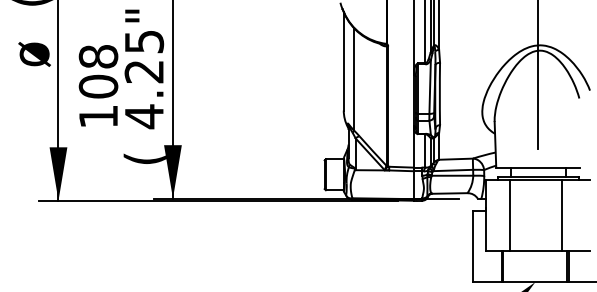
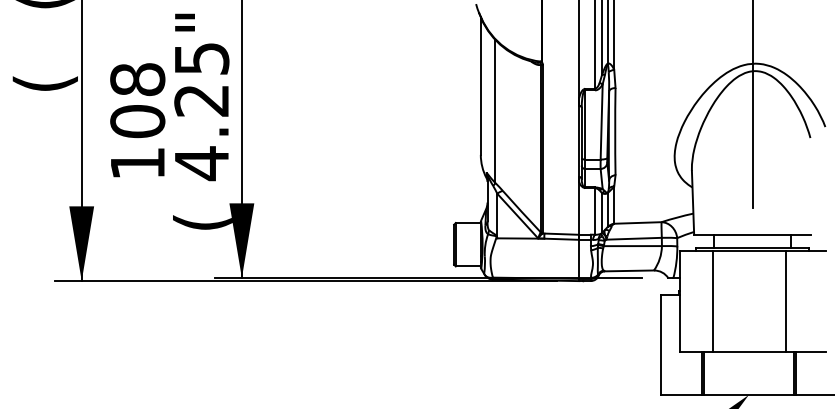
text: (31, 53) -> (44, 75), ø -> (

